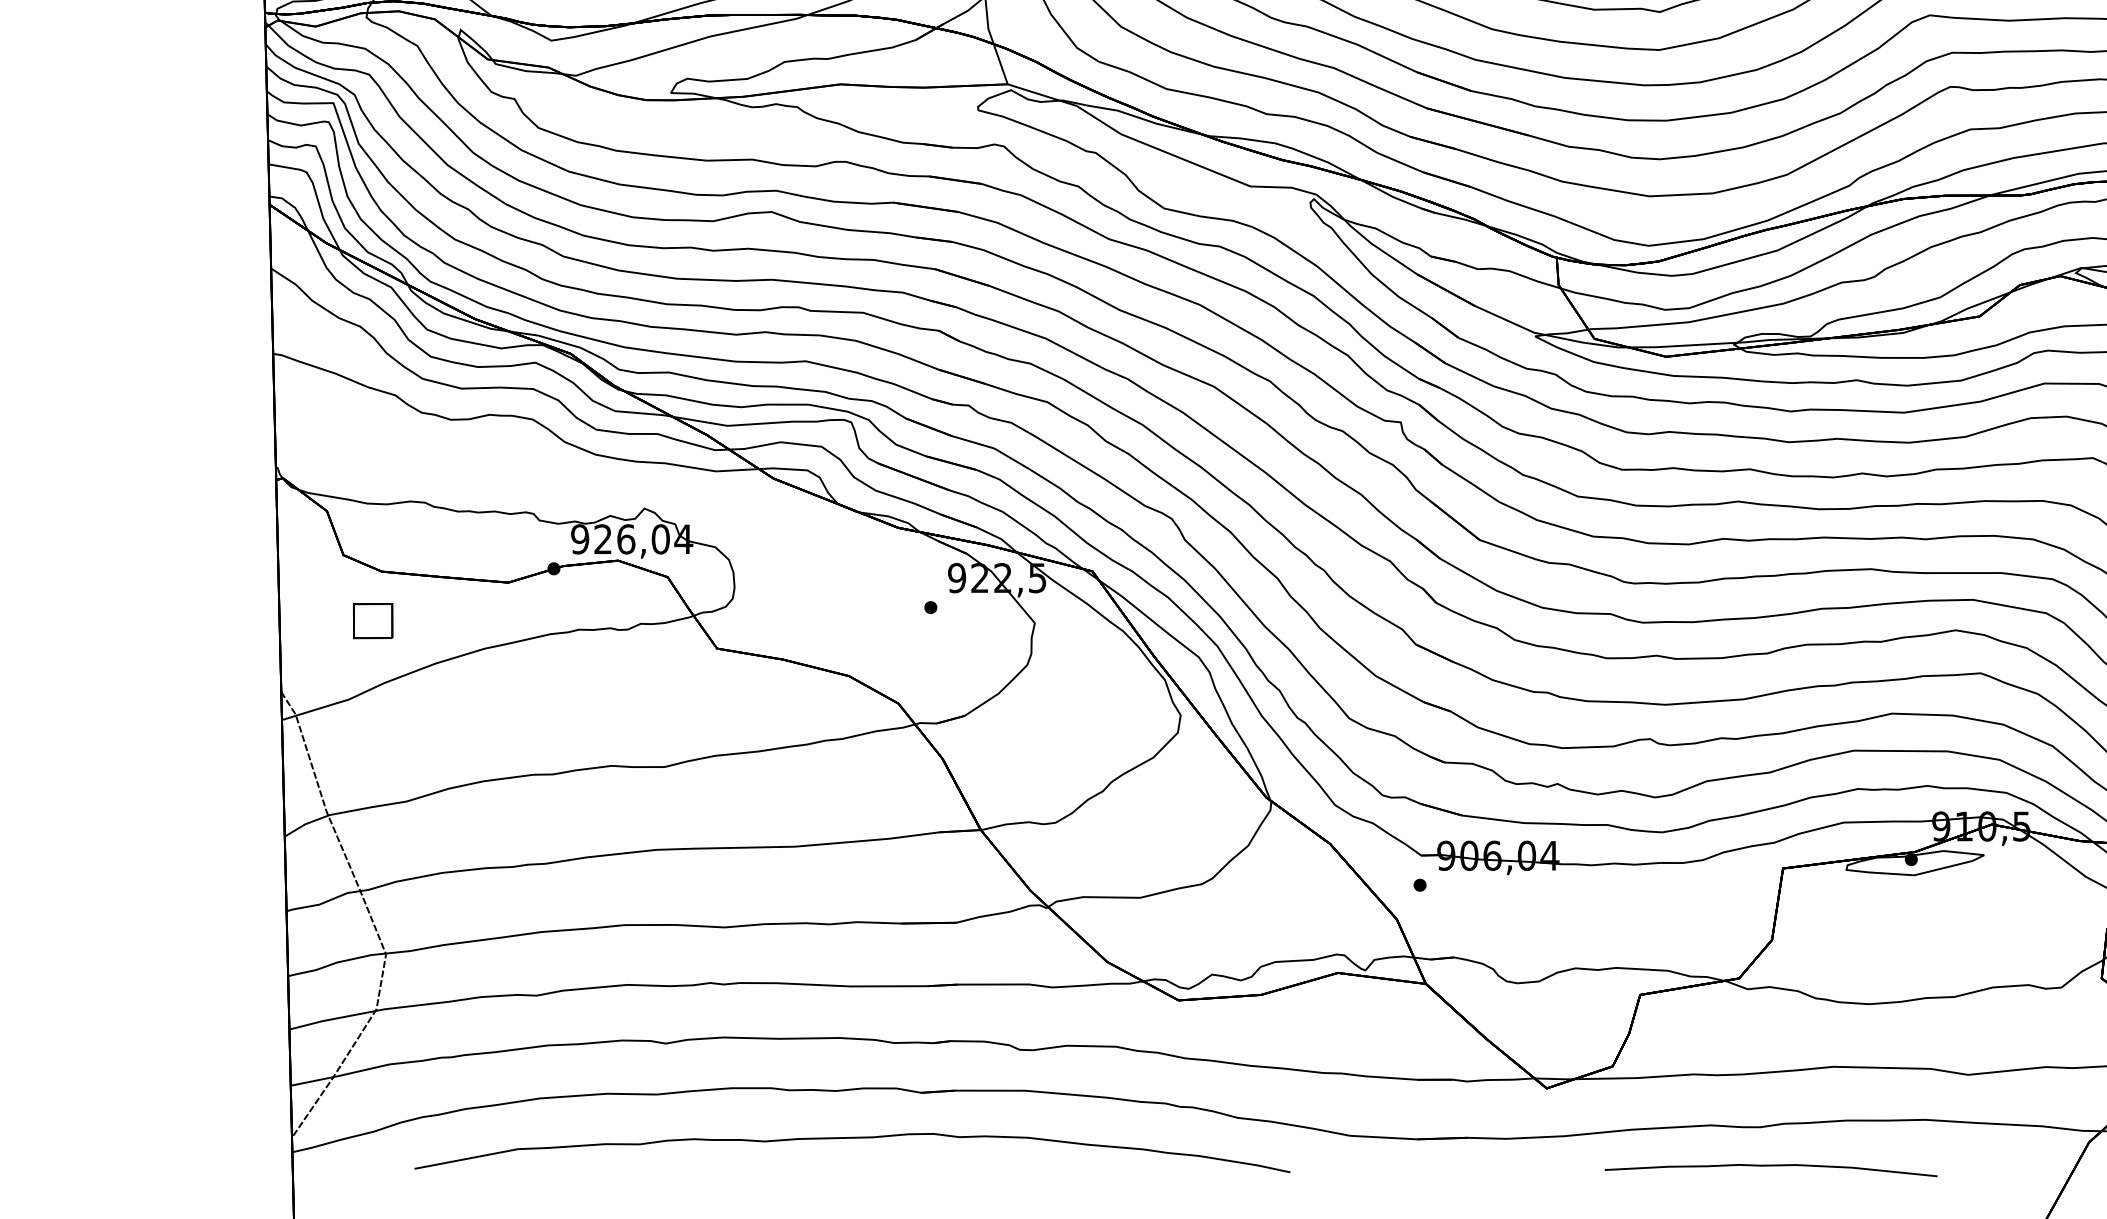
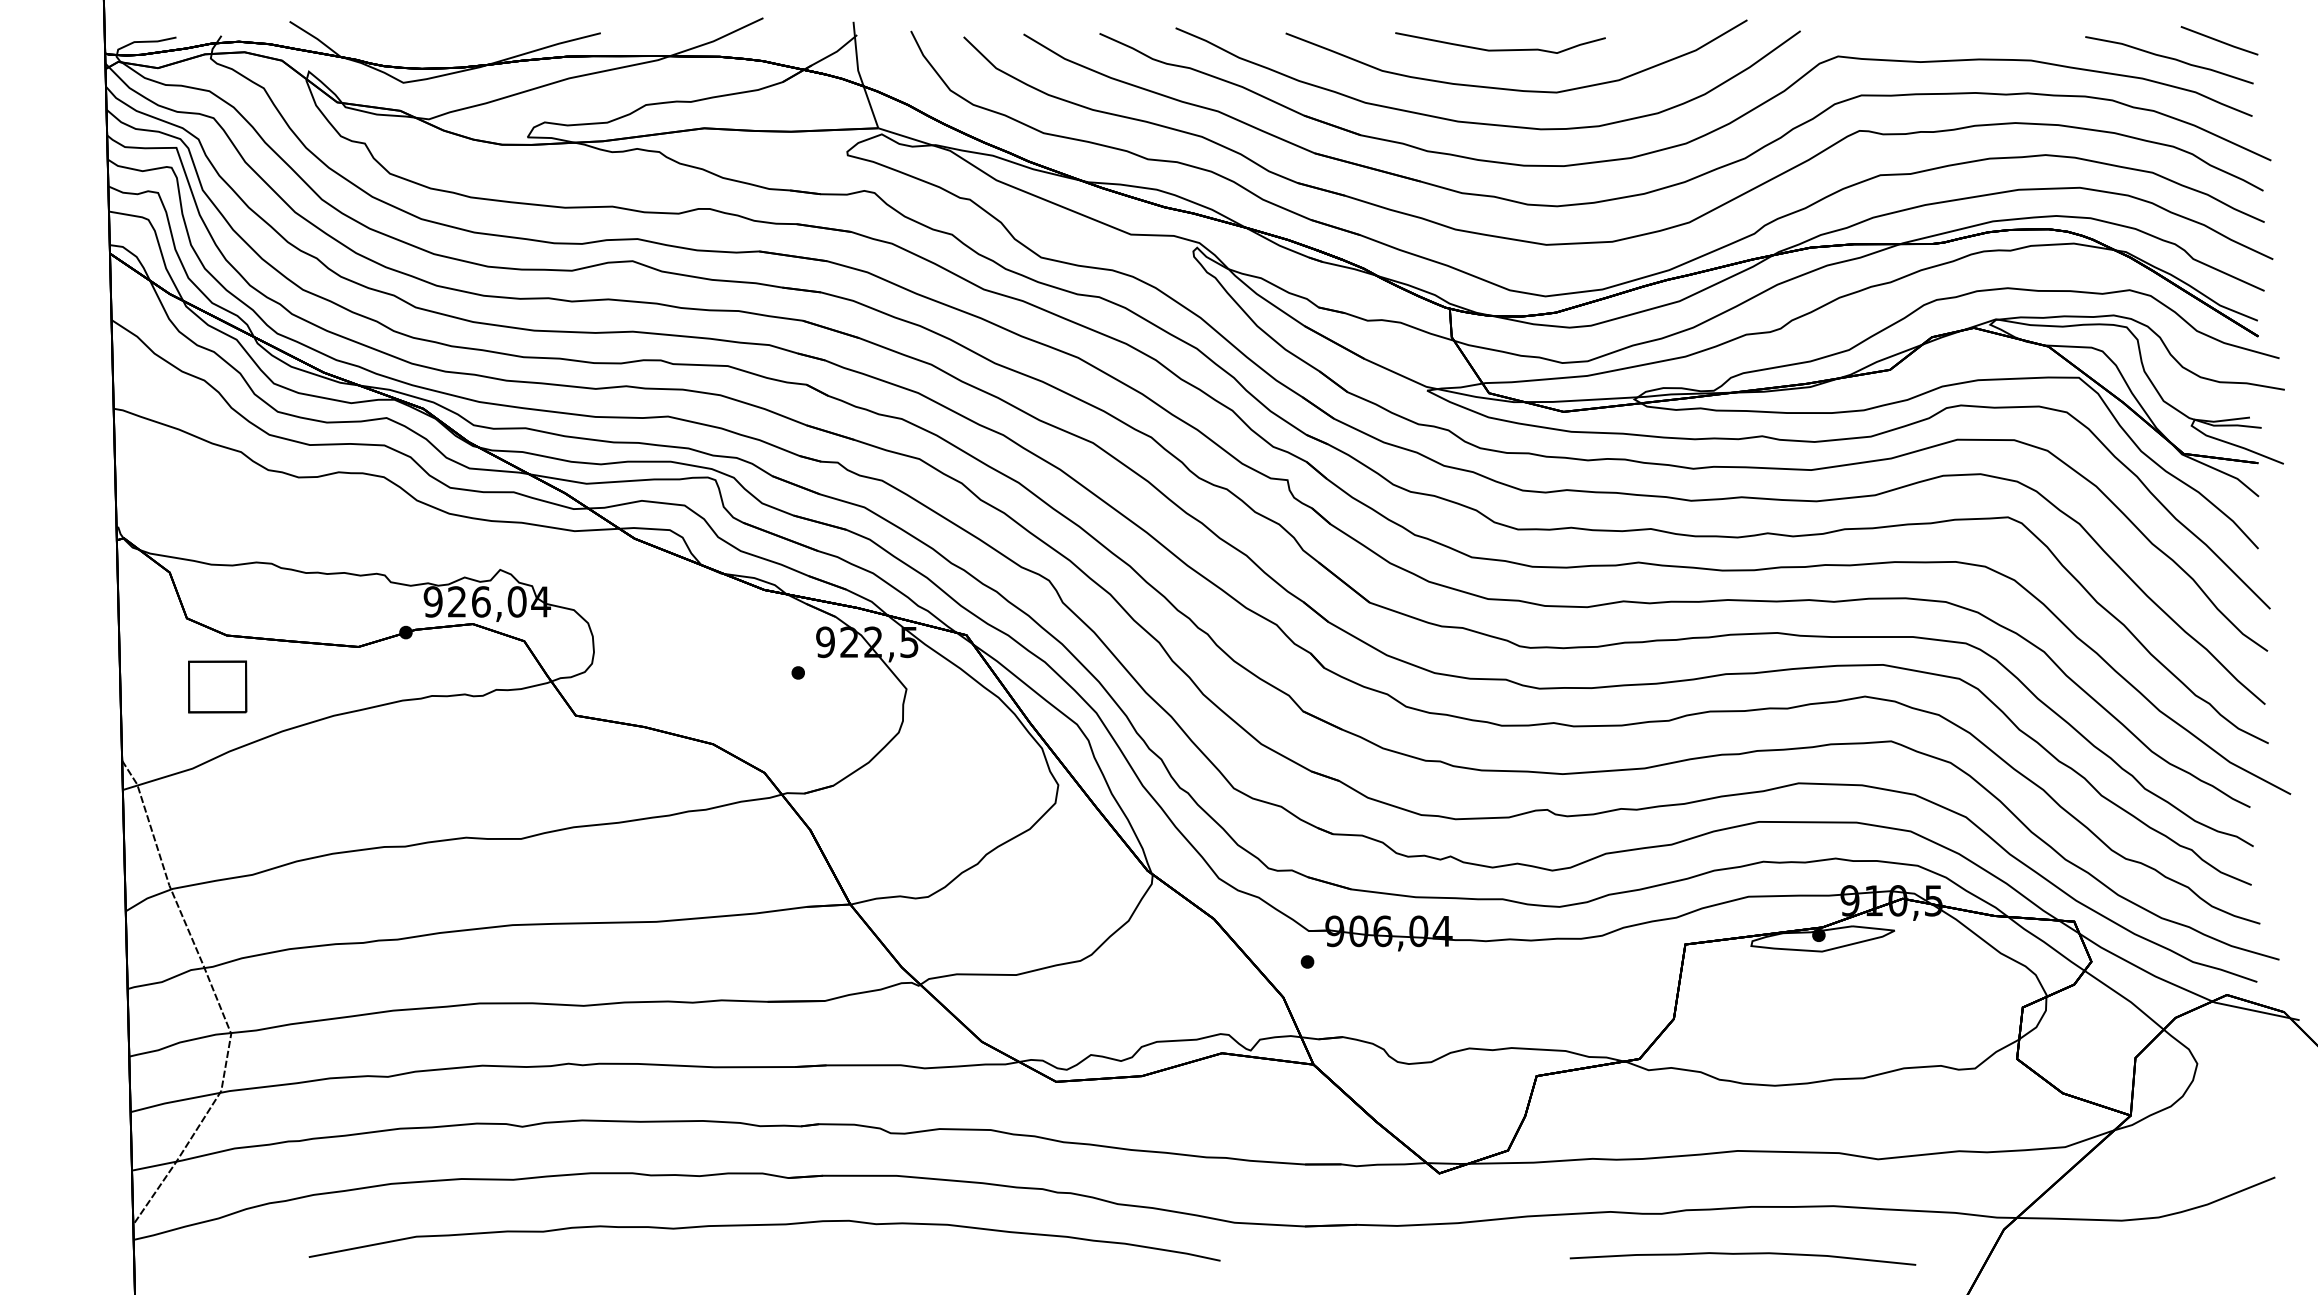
part: (372, 620) -> (217, 686), size x1.43
curve: (852, 1138) -> (764, 1225), moved
curve: (1770, 1166) -> (1742, 1254), moved

